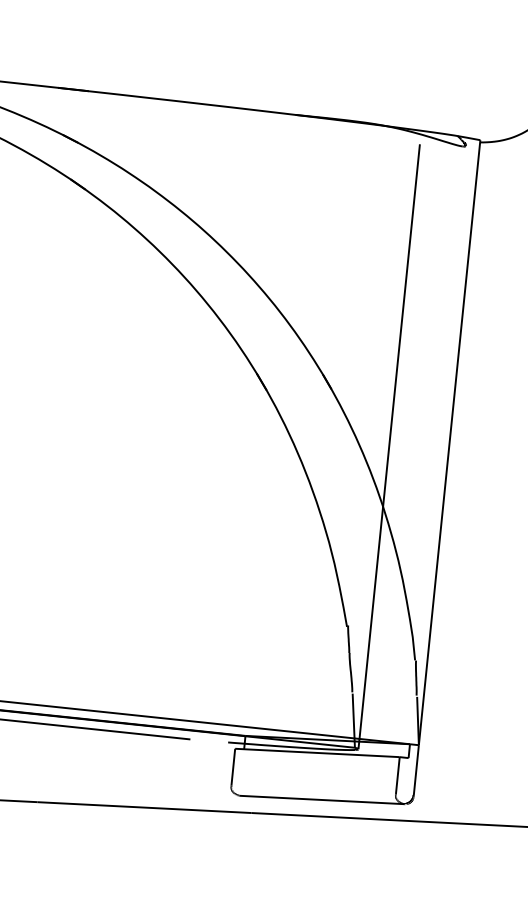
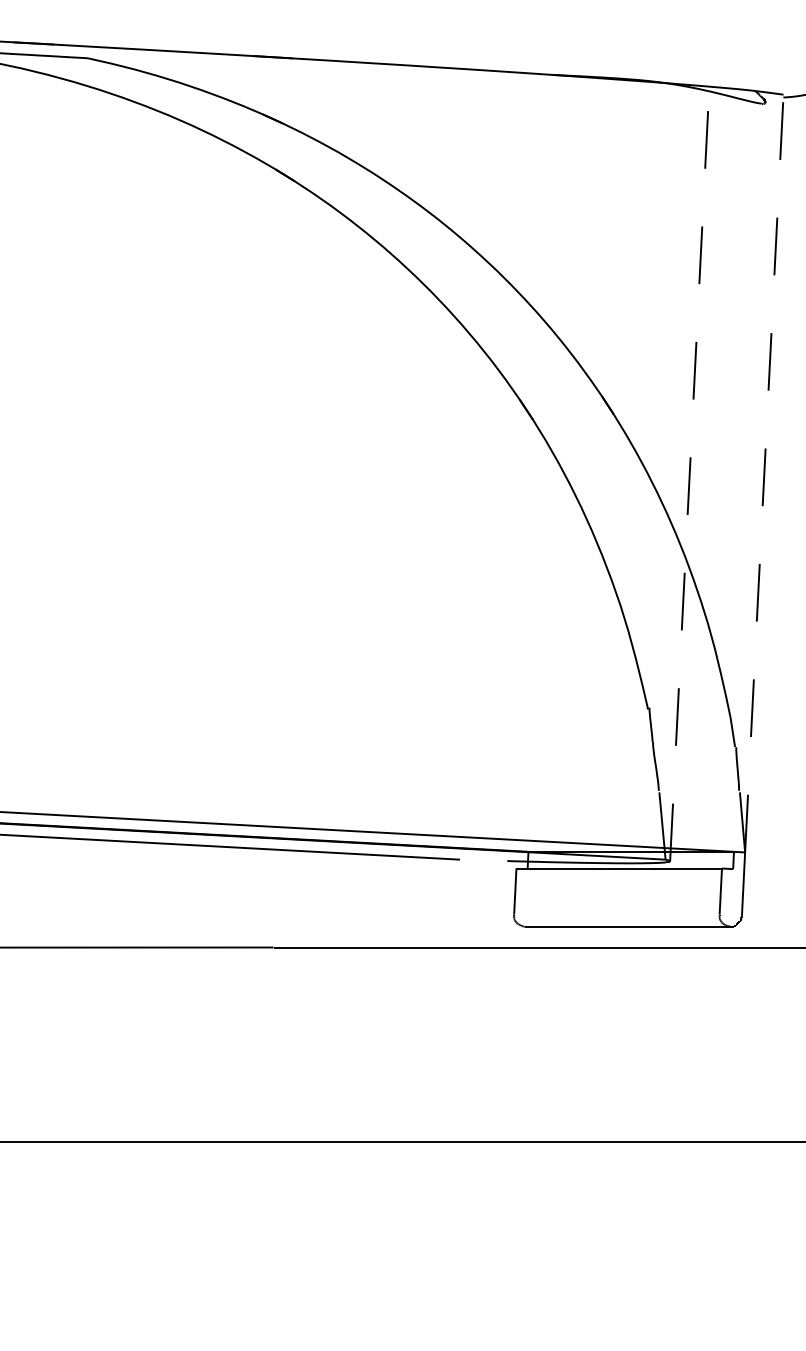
line: (449, 442) -> (764, 473), solid -> dashed
line: (389, 446) -> (689, 481), solid -> dashed

